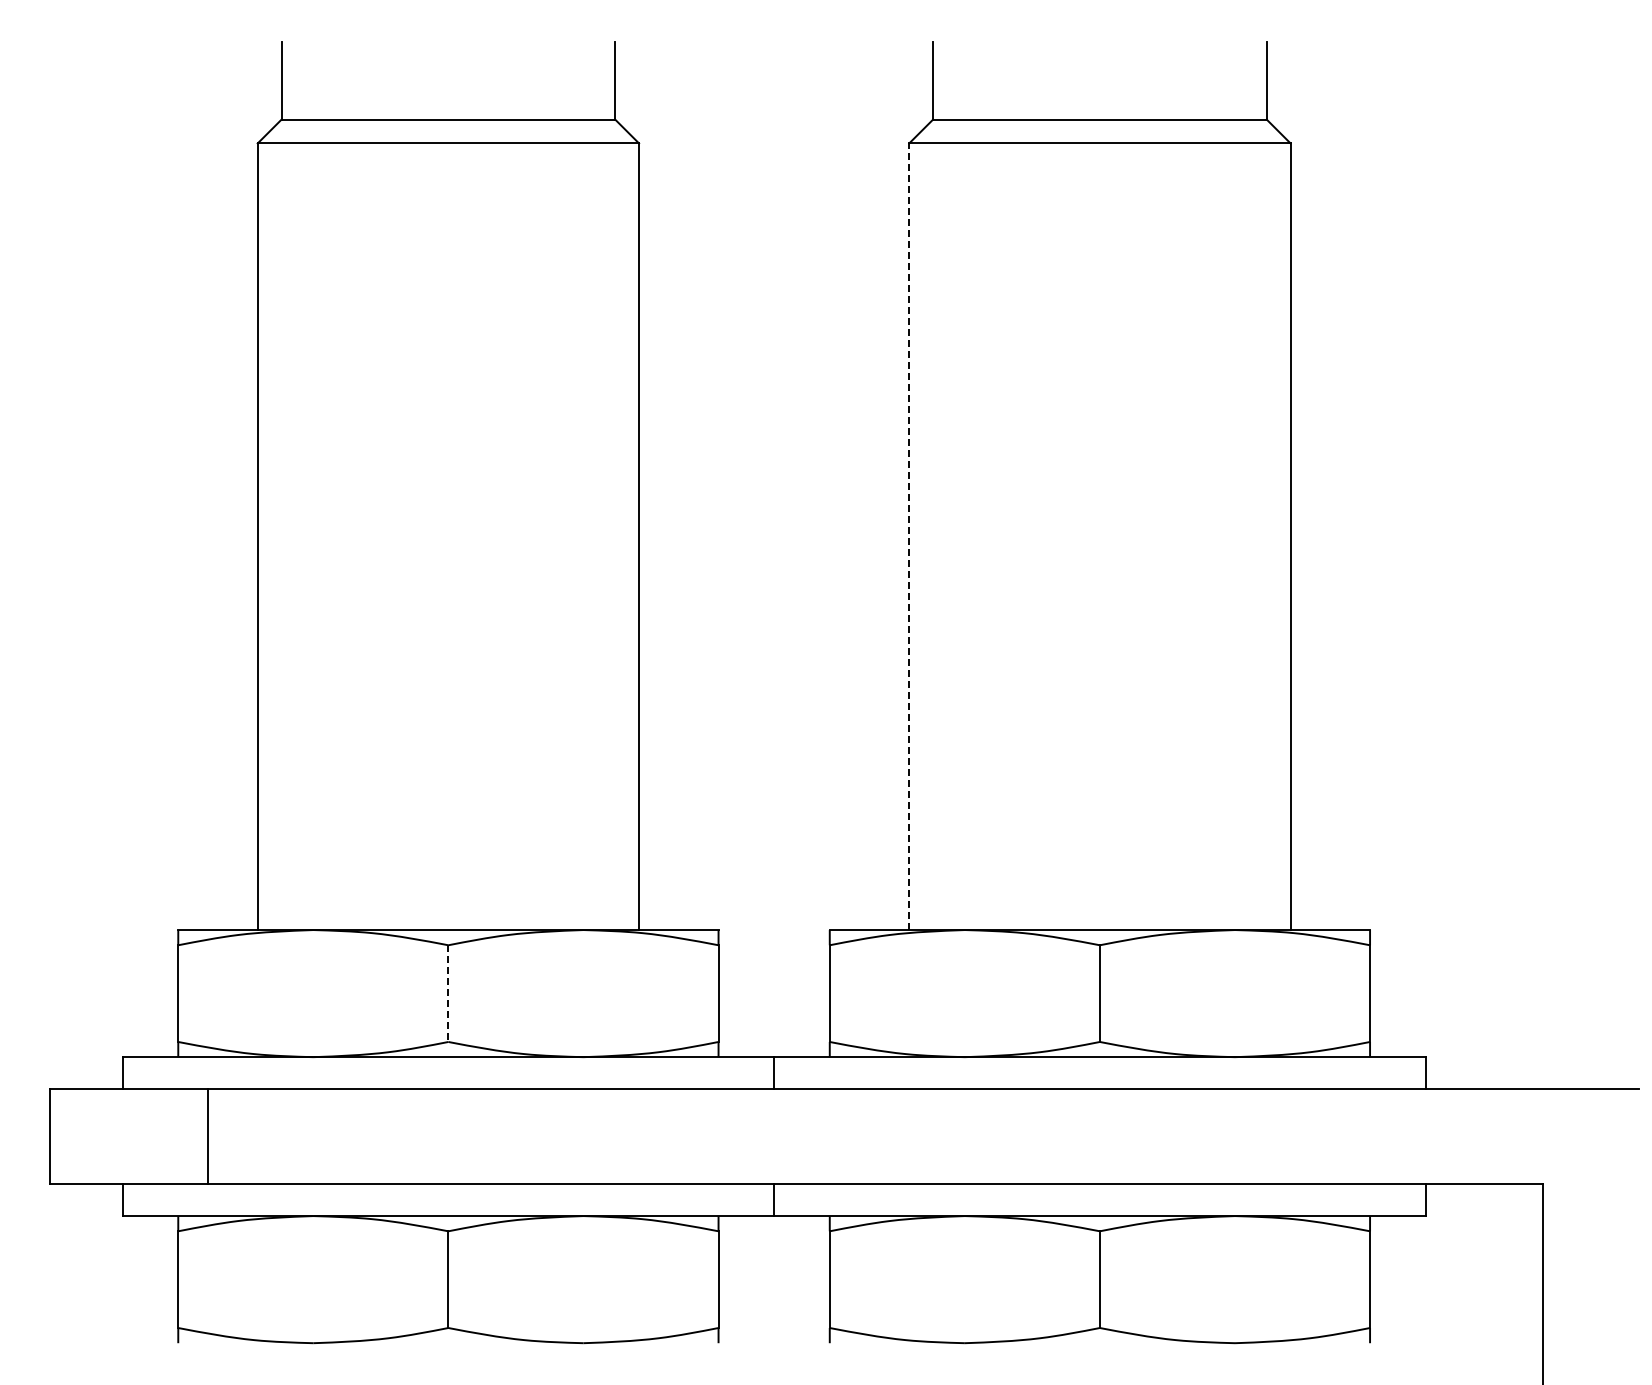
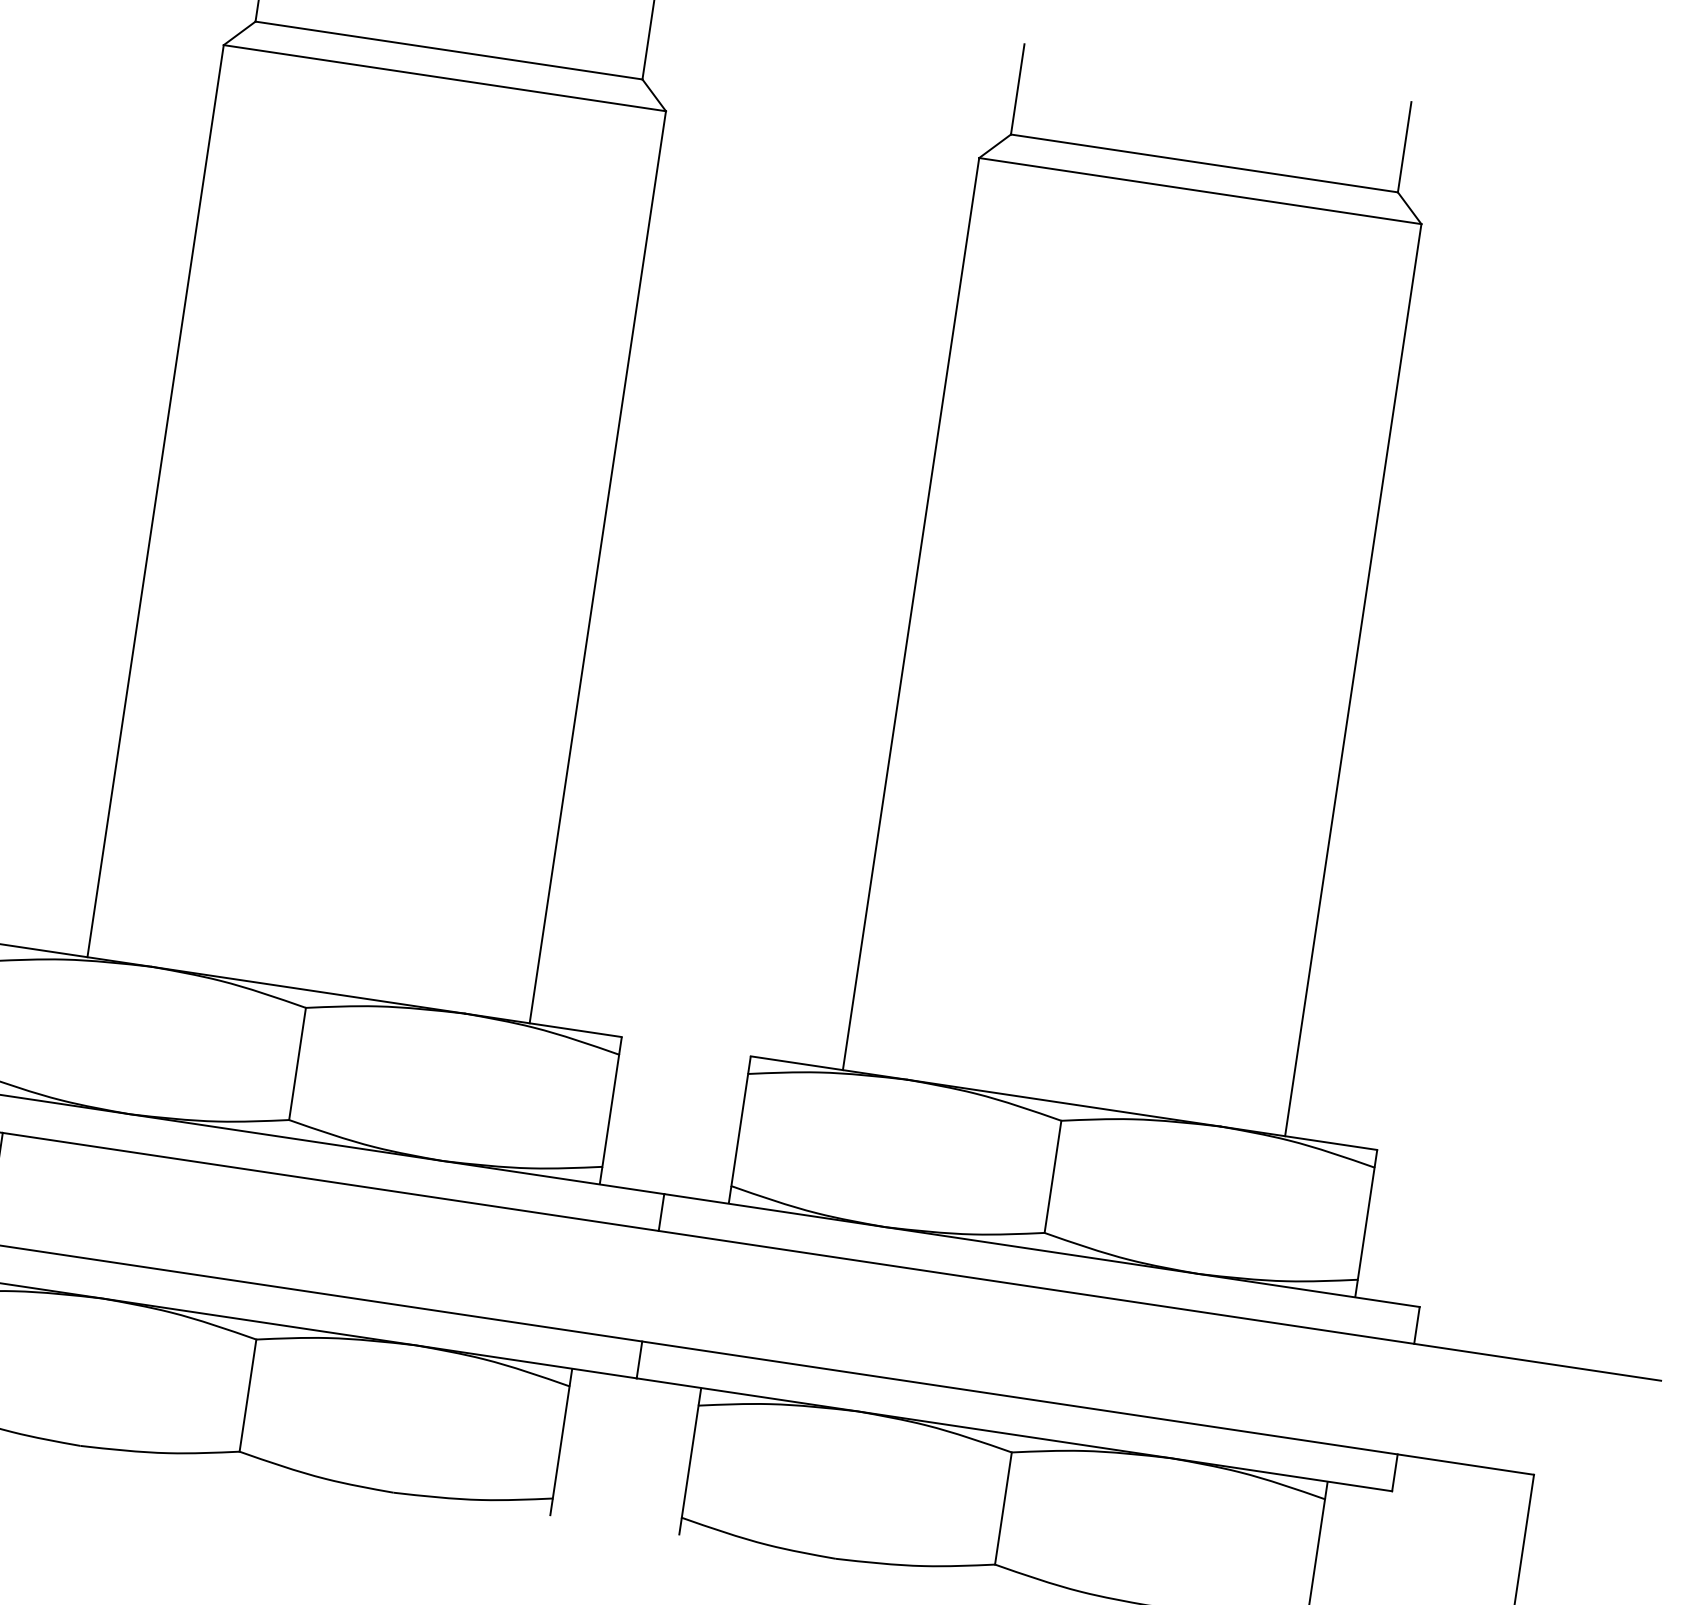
line: (909, 536) -> (911, 613), dashed -> solid
line: (448, 994) -> (297, 1065), dashed -> solid

